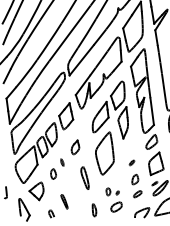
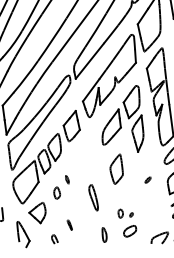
part: (75, 147) -> (82, 162), removed
part: (104, 153) -> (116, 169), size x0.6
part: (136, 185) -> (153, 206), removed
part: (64, 201) -> (69, 224), size x0.6

